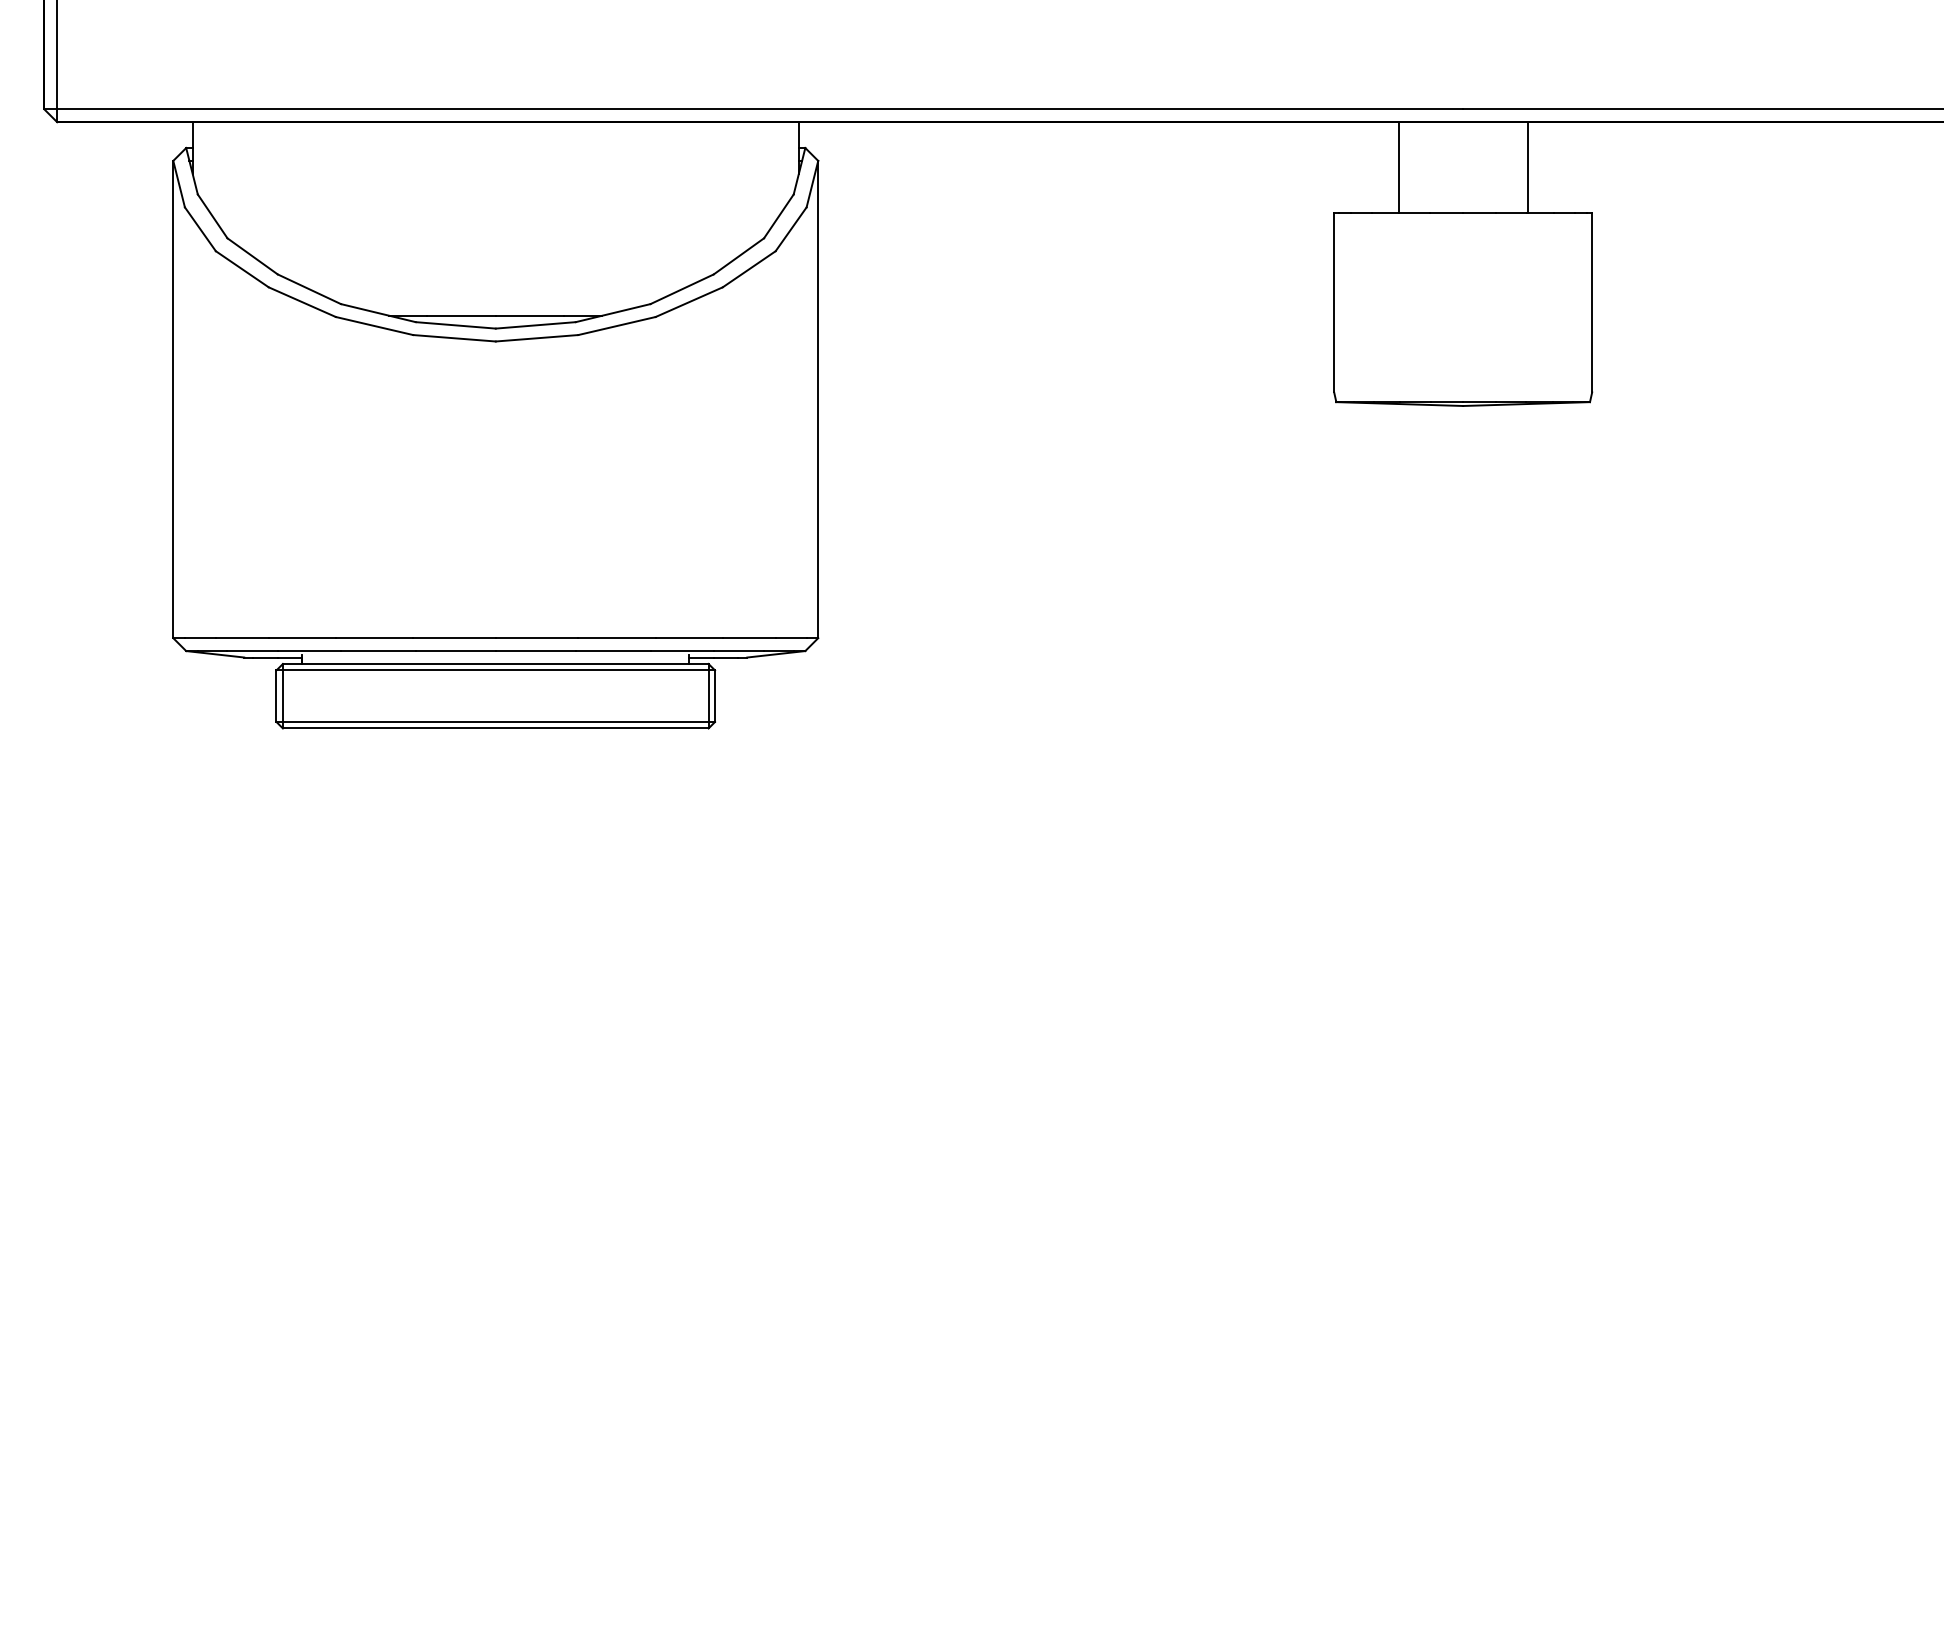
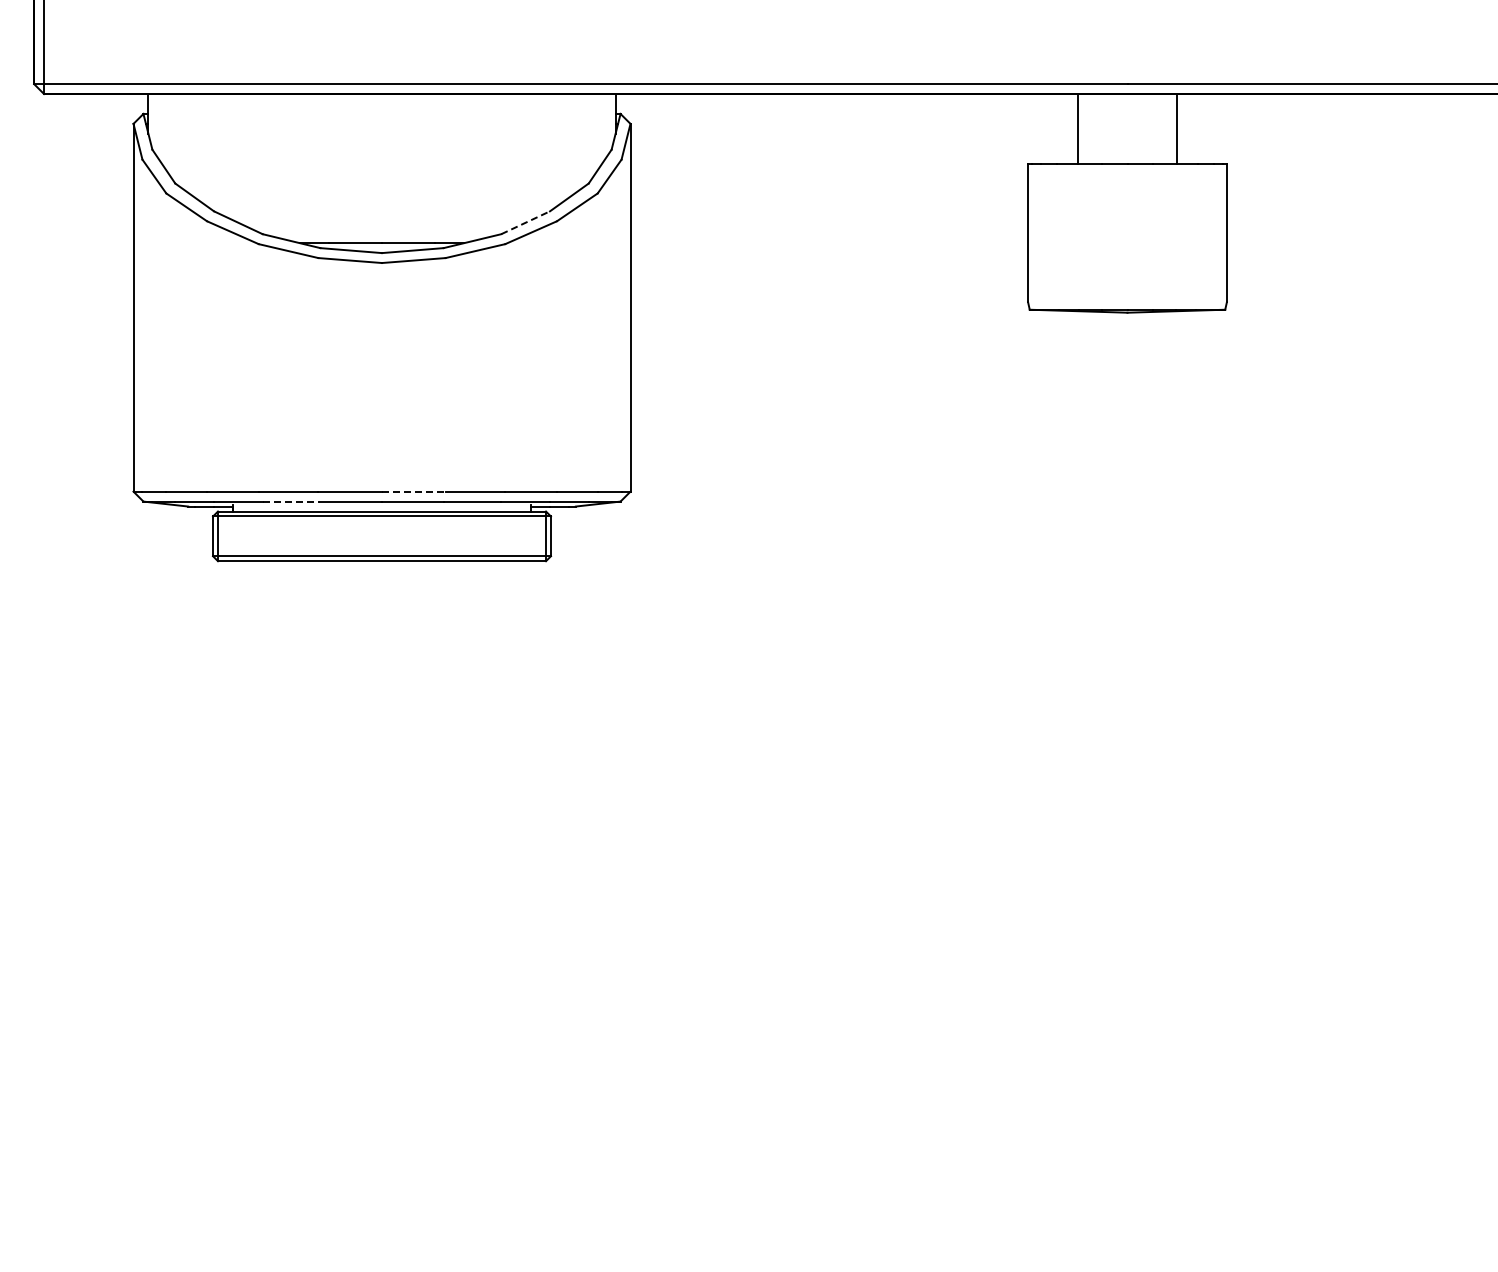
line: (681, 288) -> (525, 222), solid -> dashed
line: (536, 637) -> (413, 491), solid -> dashed
line: (378, 650) -> (291, 501), solid -> dashed

